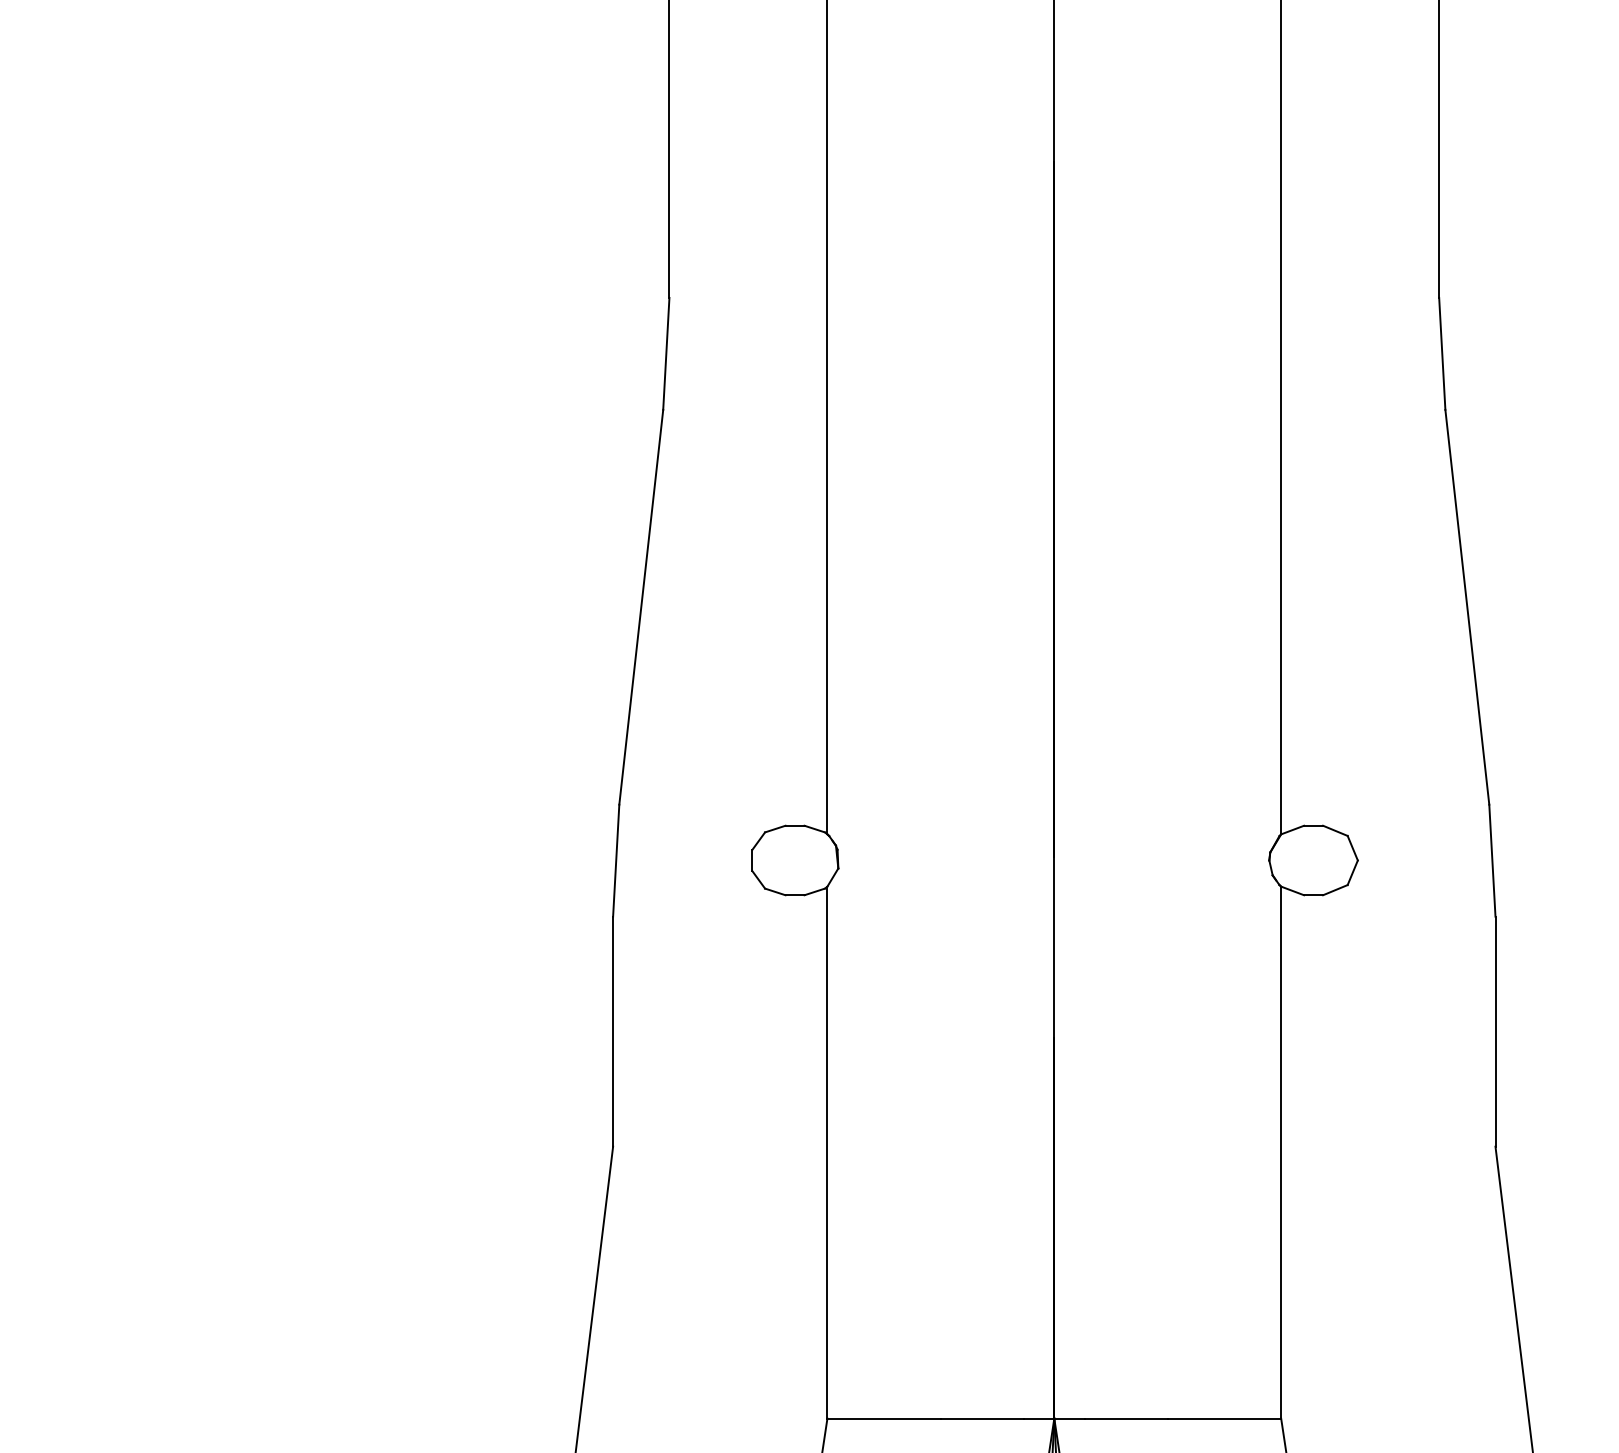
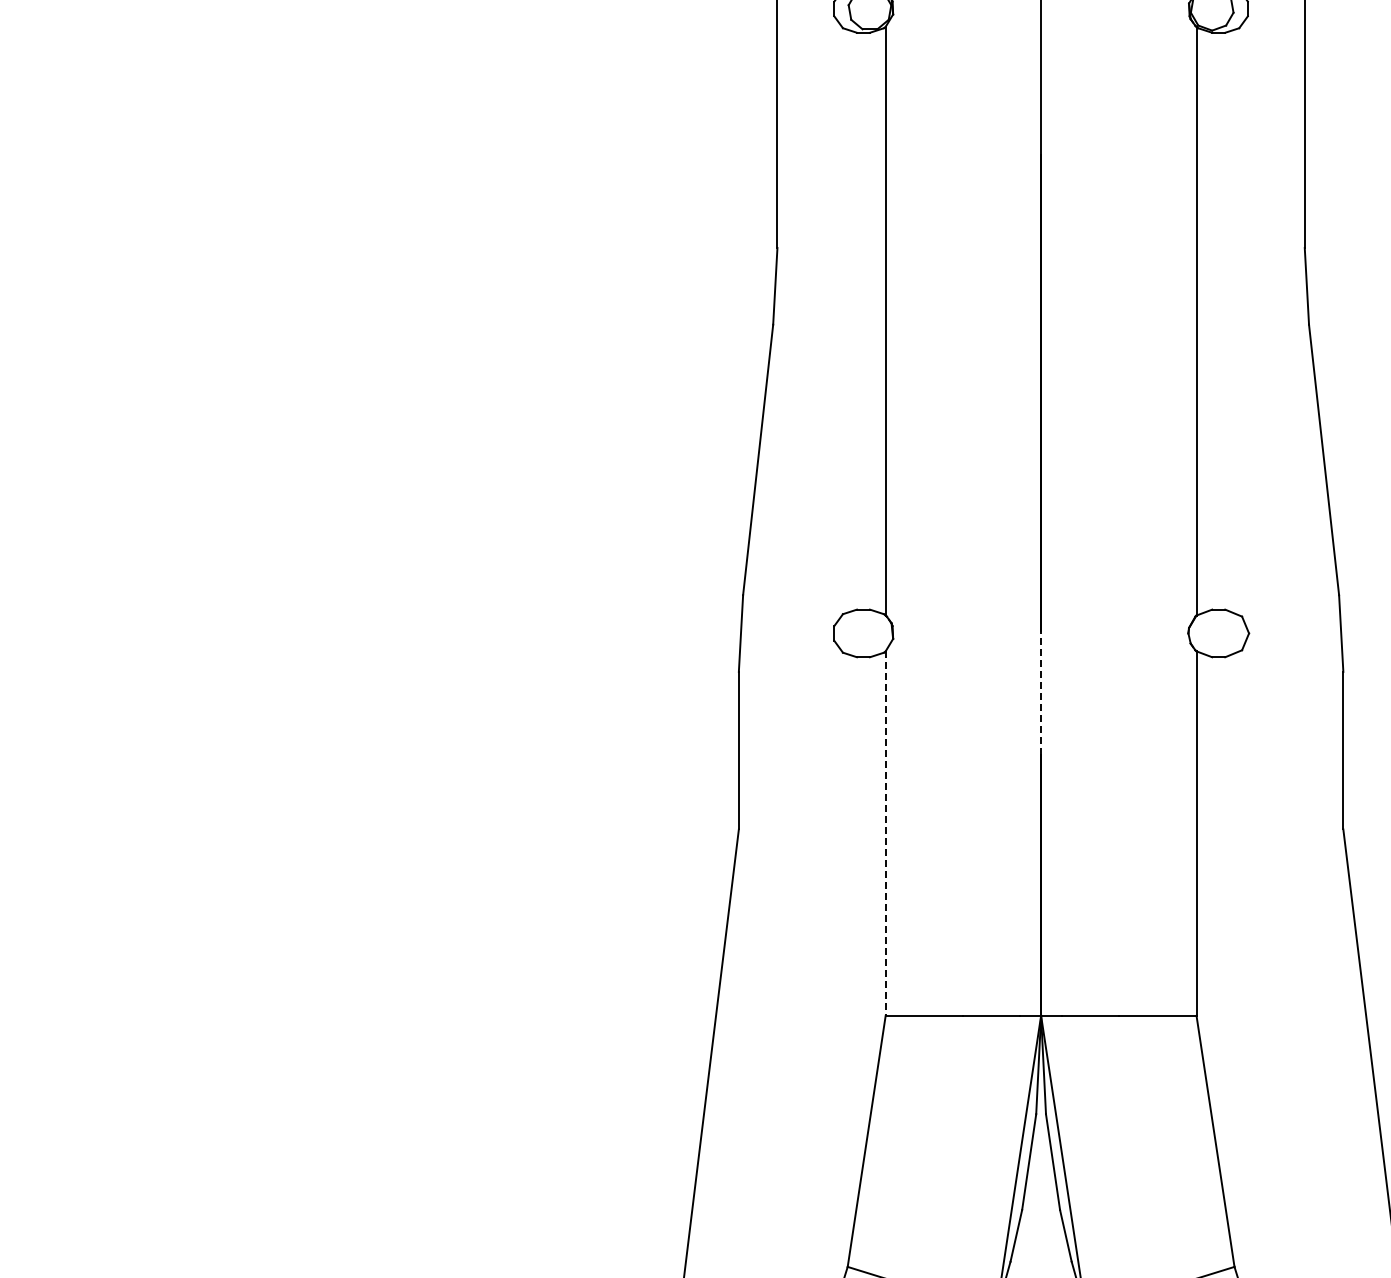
line: (1054, 946) -> (1041, 692), solid -> dashed
line: (827, 1153) -> (885, 834), solid -> dashed

